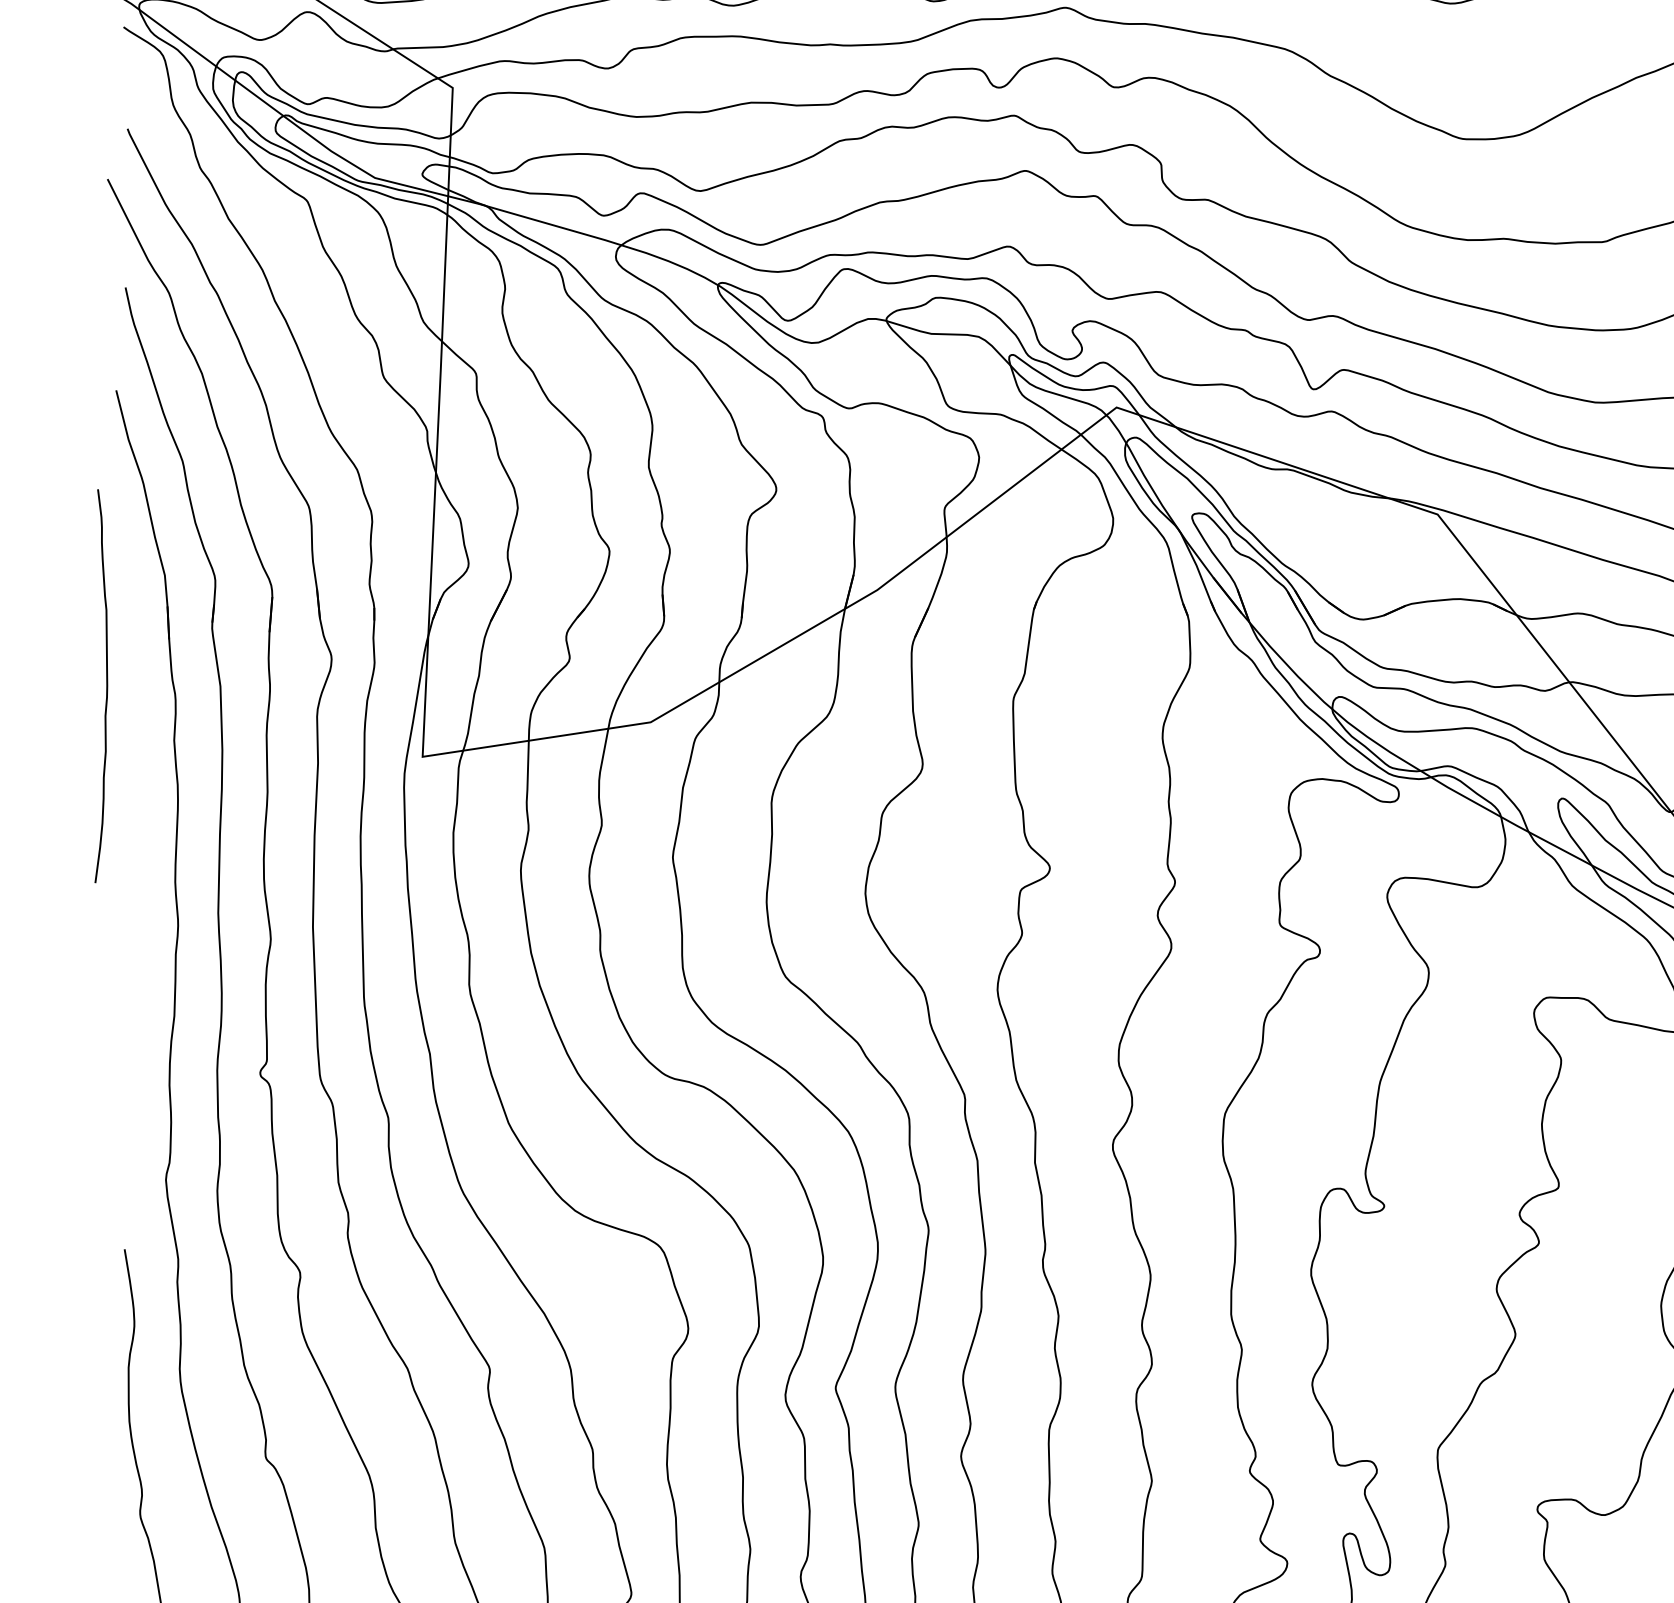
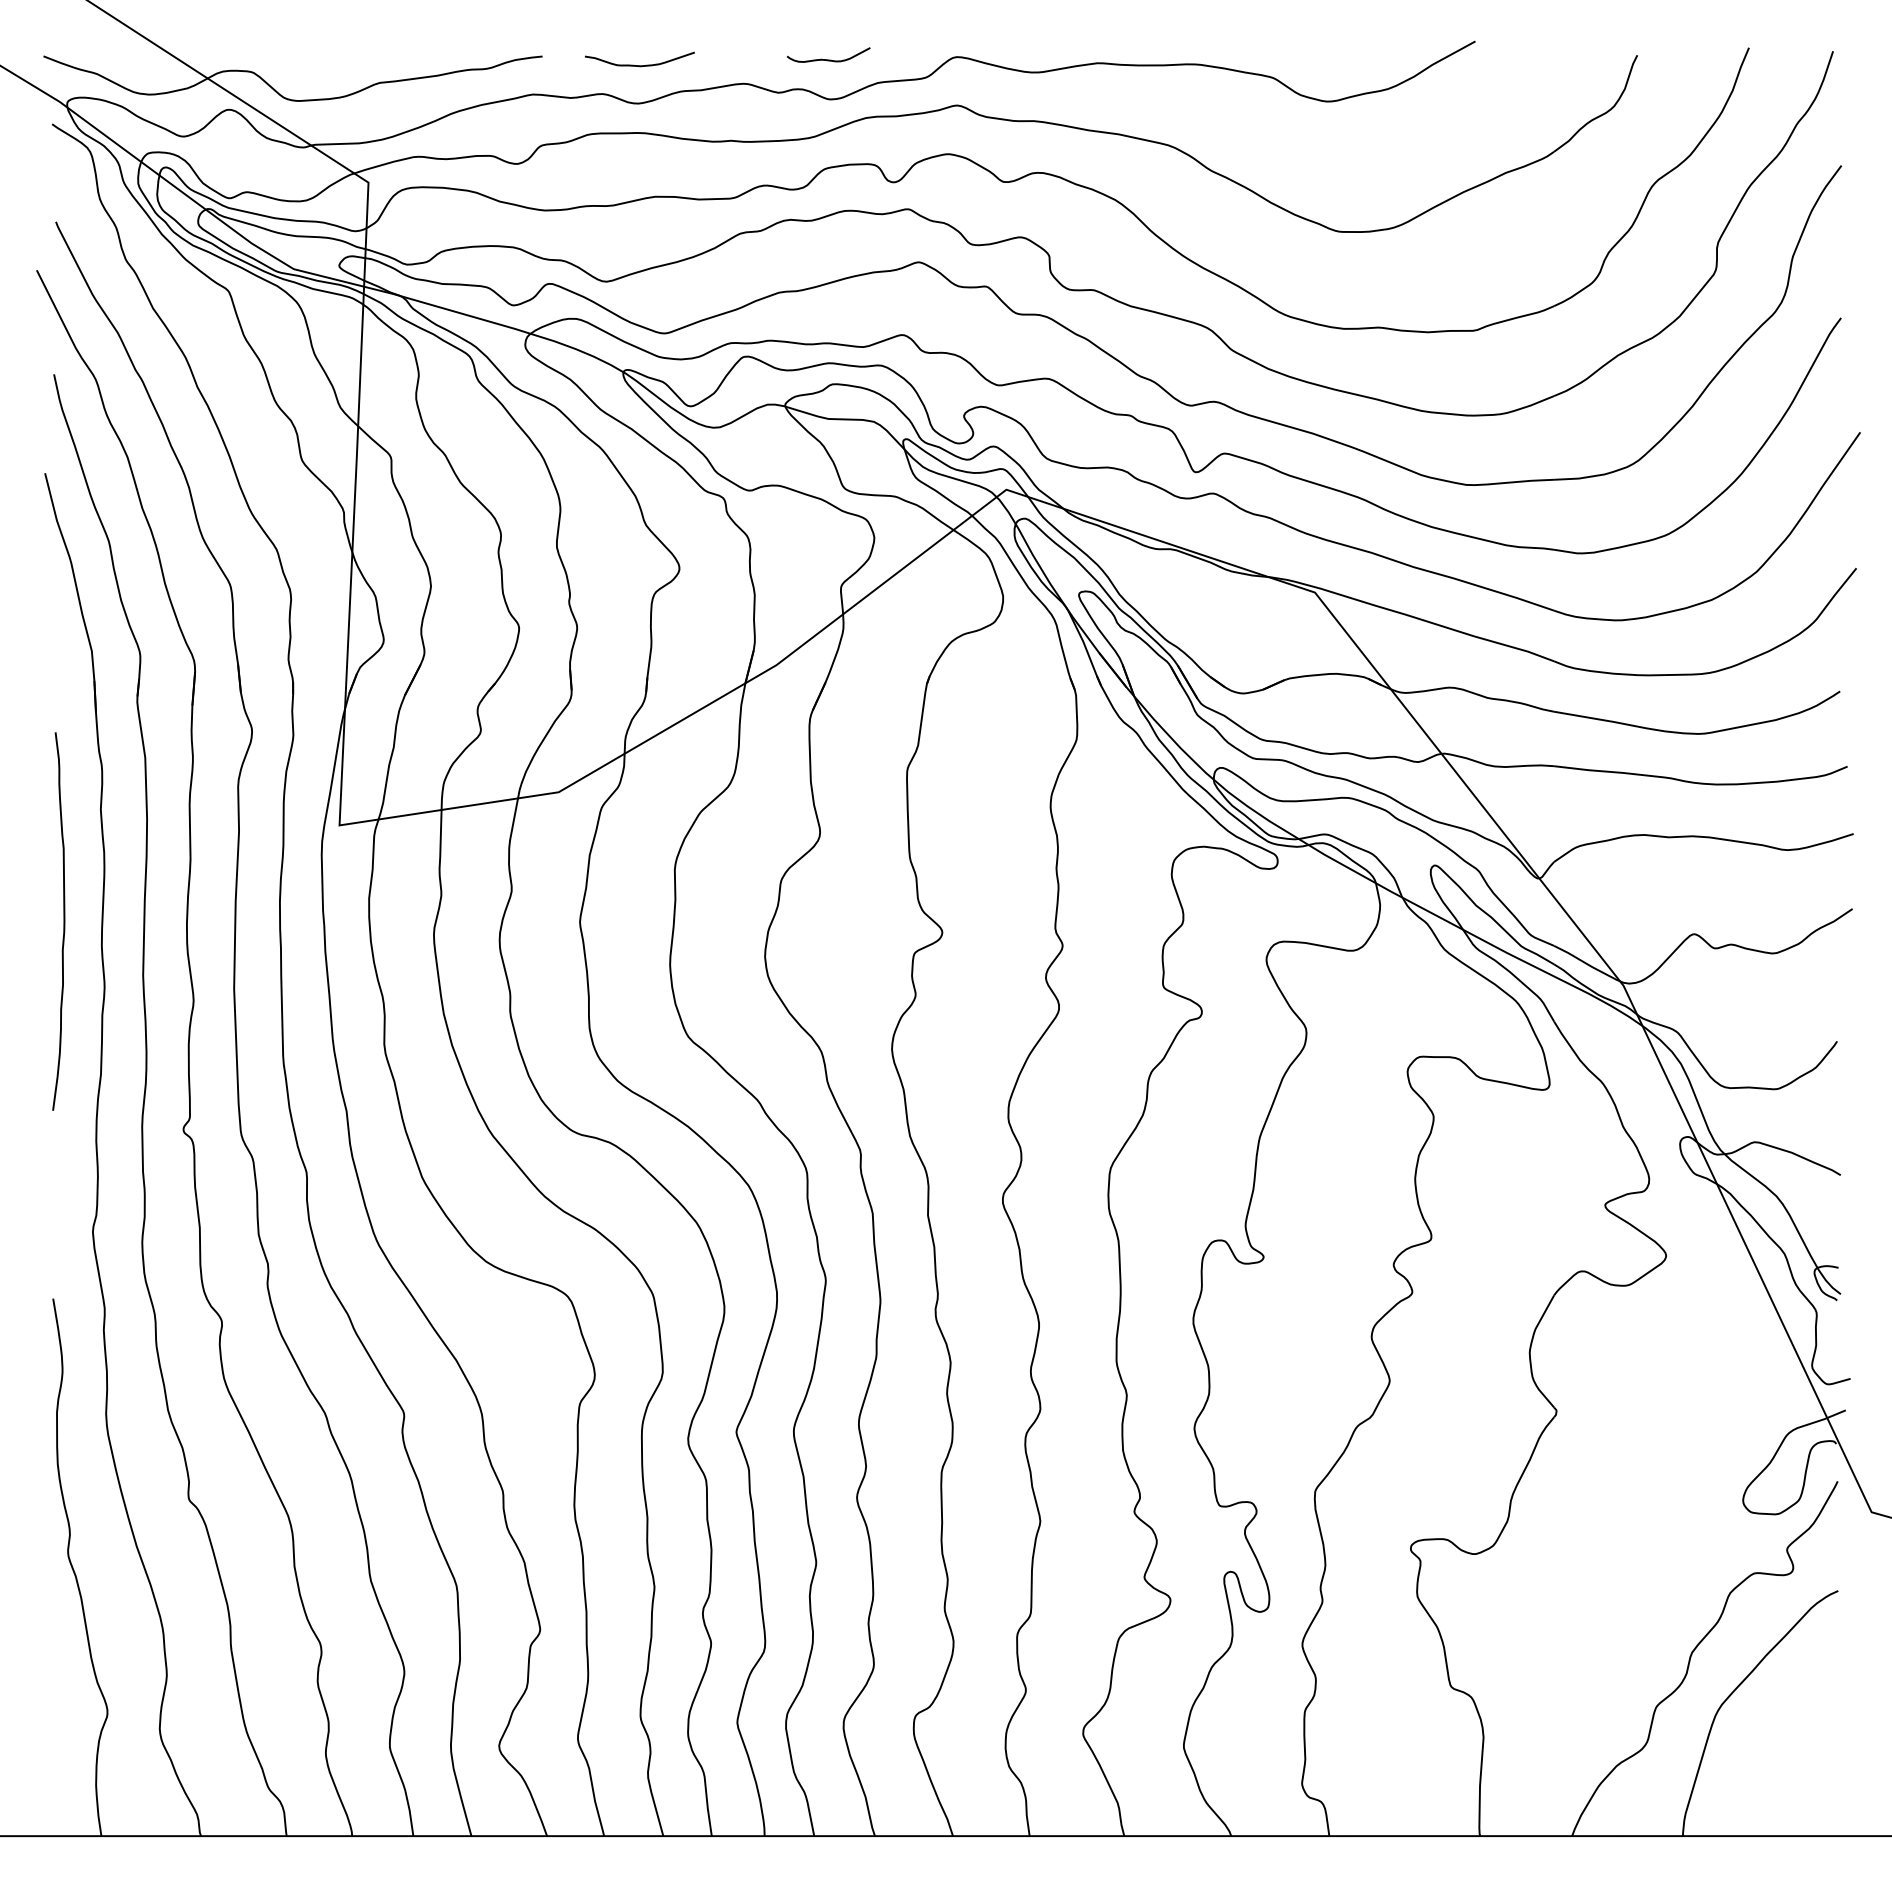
curve: (106, 686) -> (63, 921), moved

